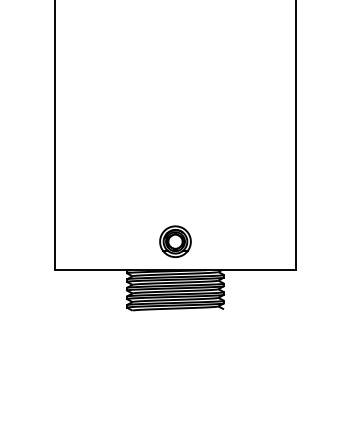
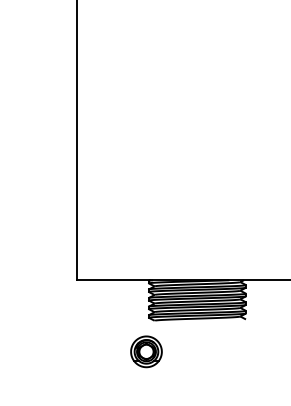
part: (175, 241) -> (146, 351), moved

